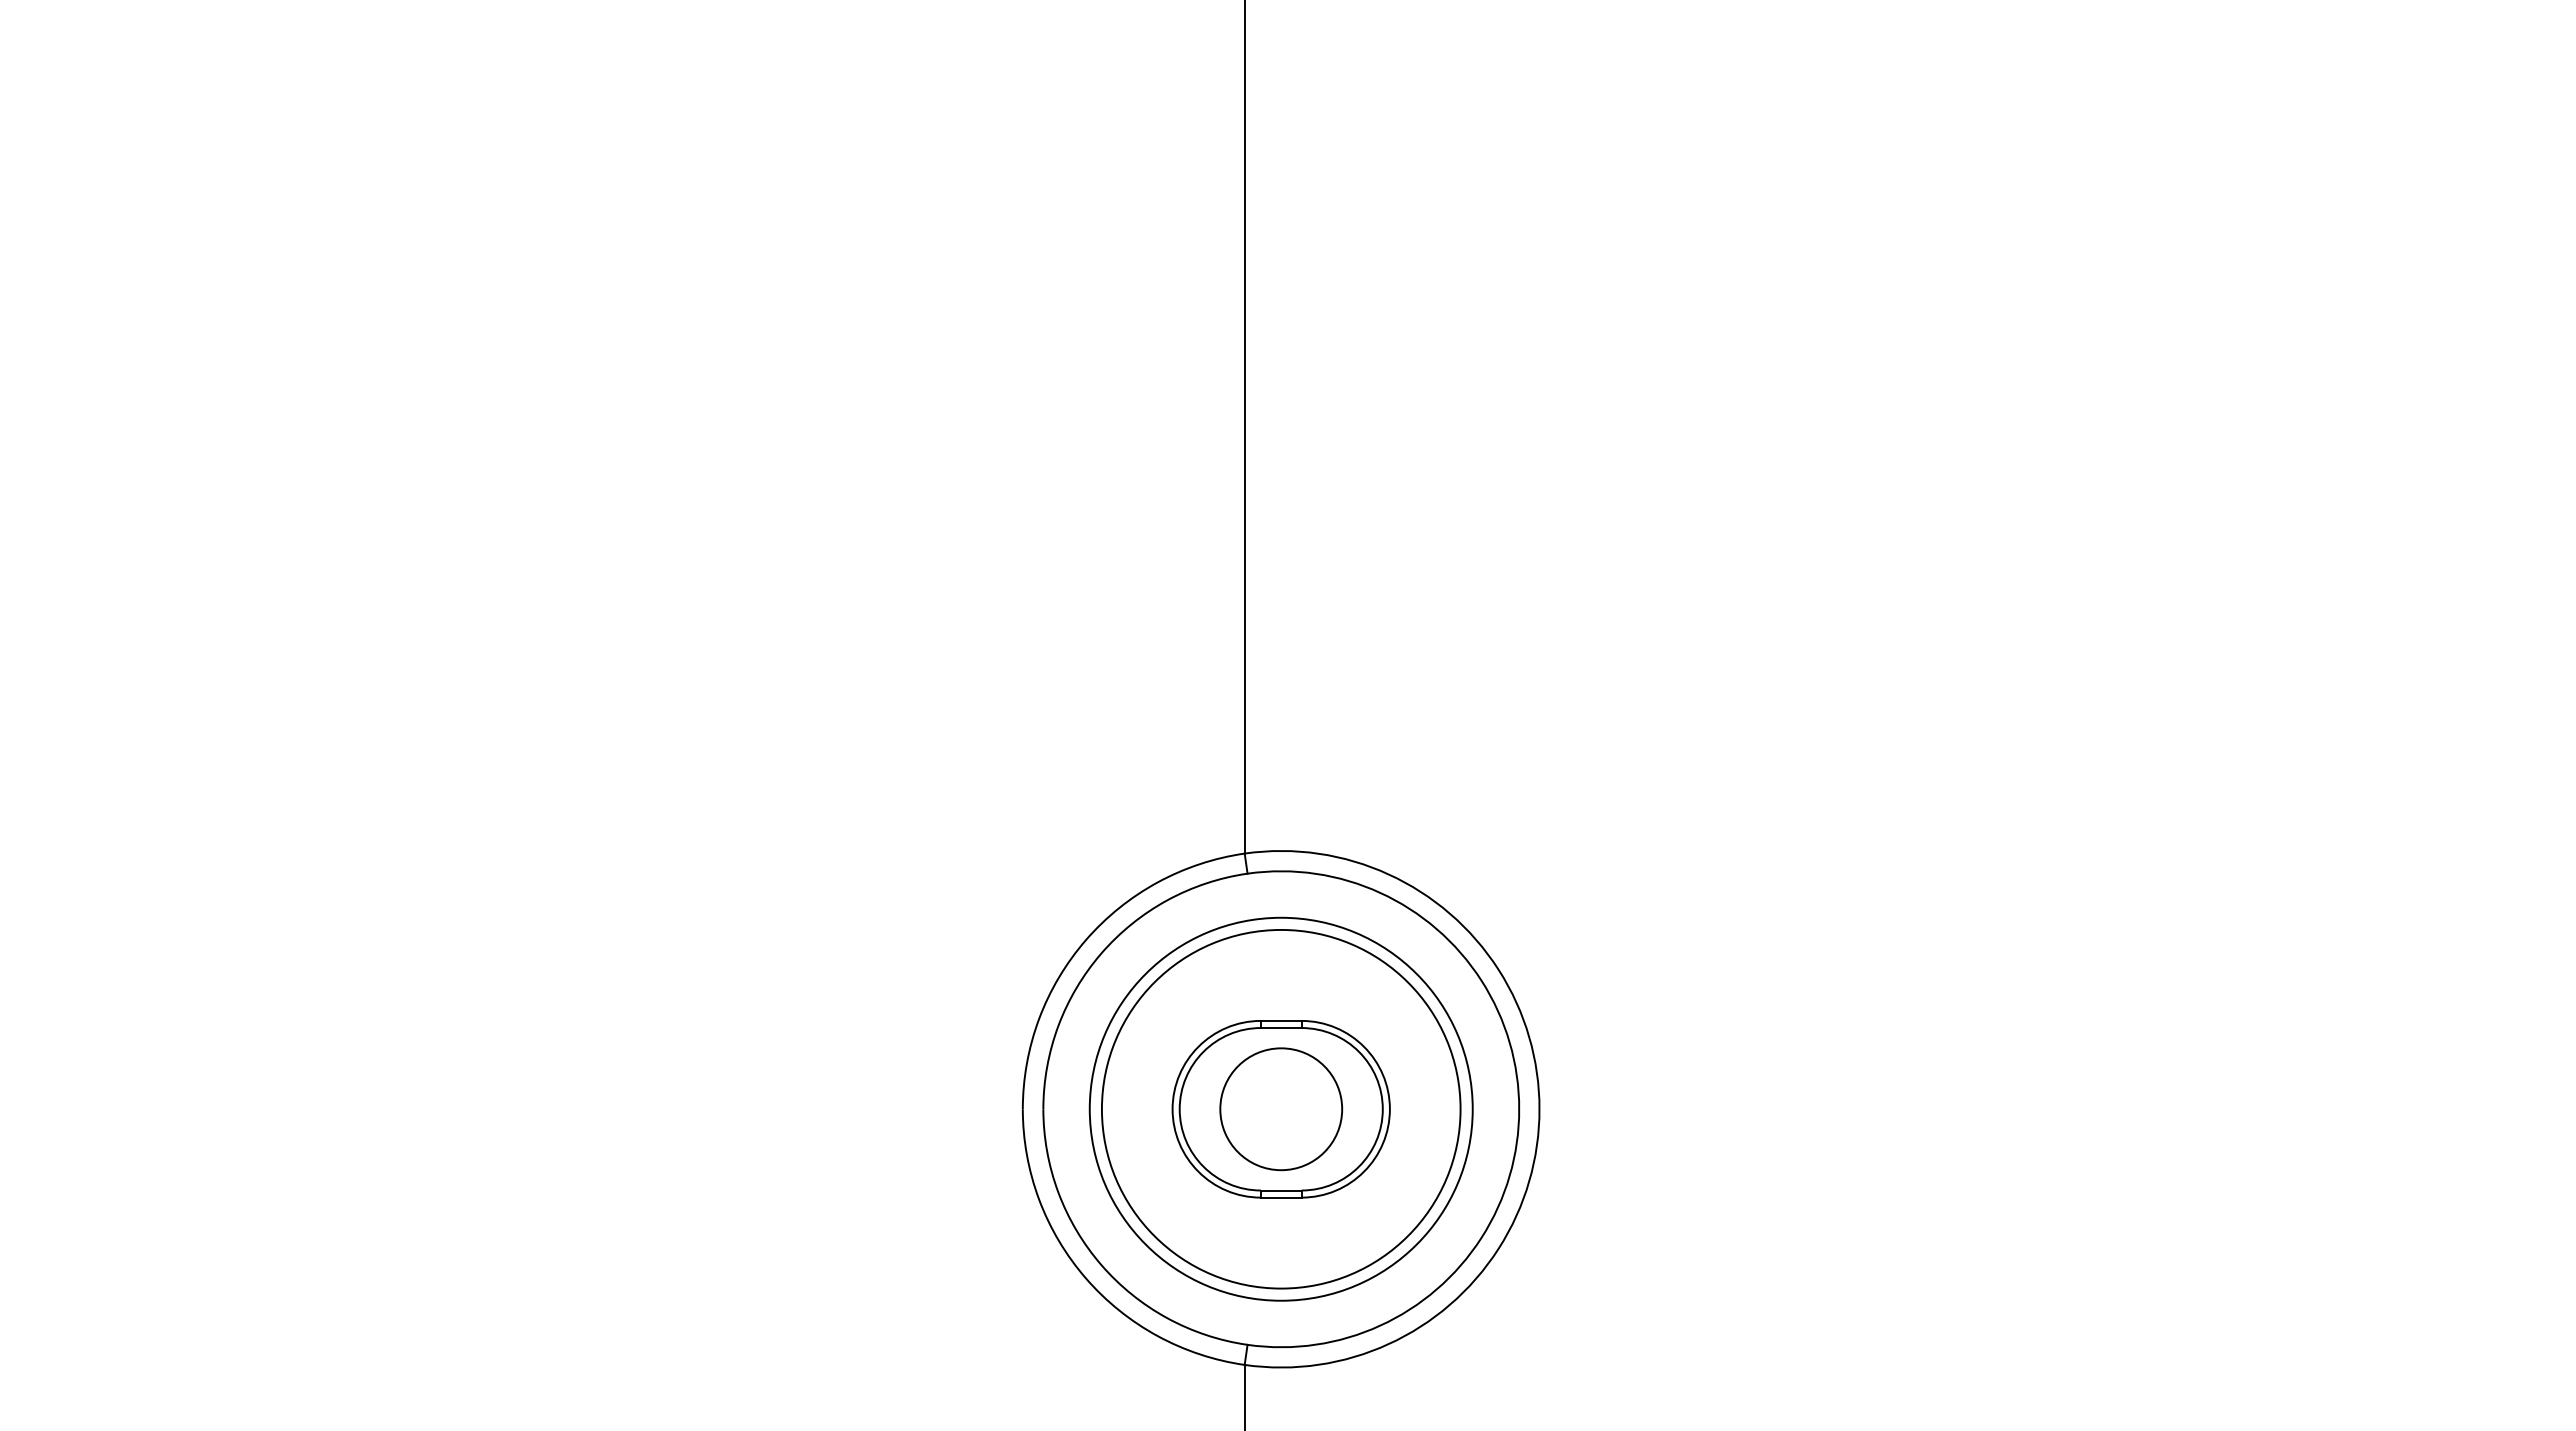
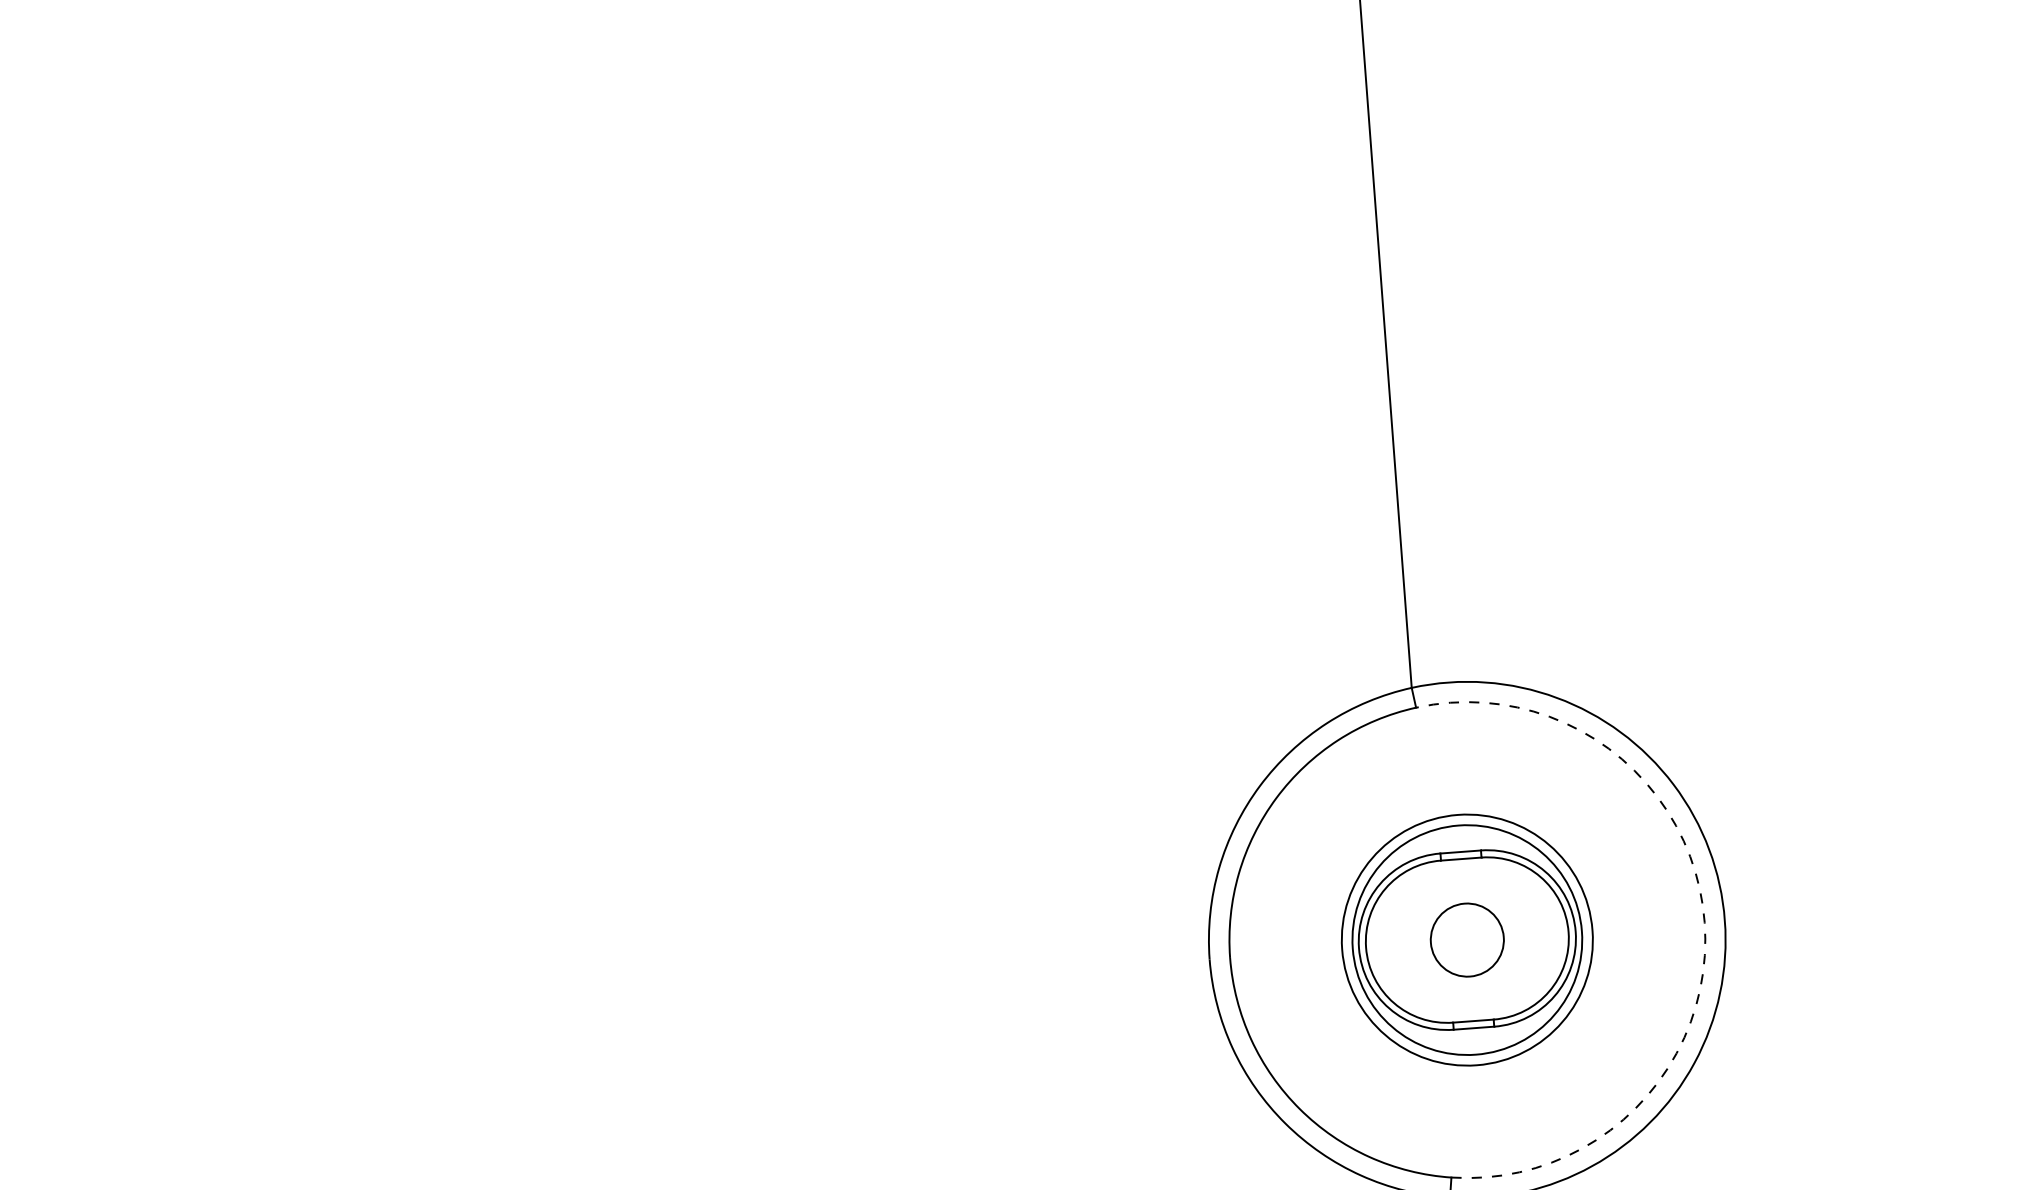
circle: (1280, 1108) -> (1466, 939), size x0.6
circle: (1280, 1108) -> (1466, 939), size x0.7
circle: (1281, 1109) -> (1467, 940), size x0.6
arc: (1519, 1109) -> (1704, 922), solid -> dashed

